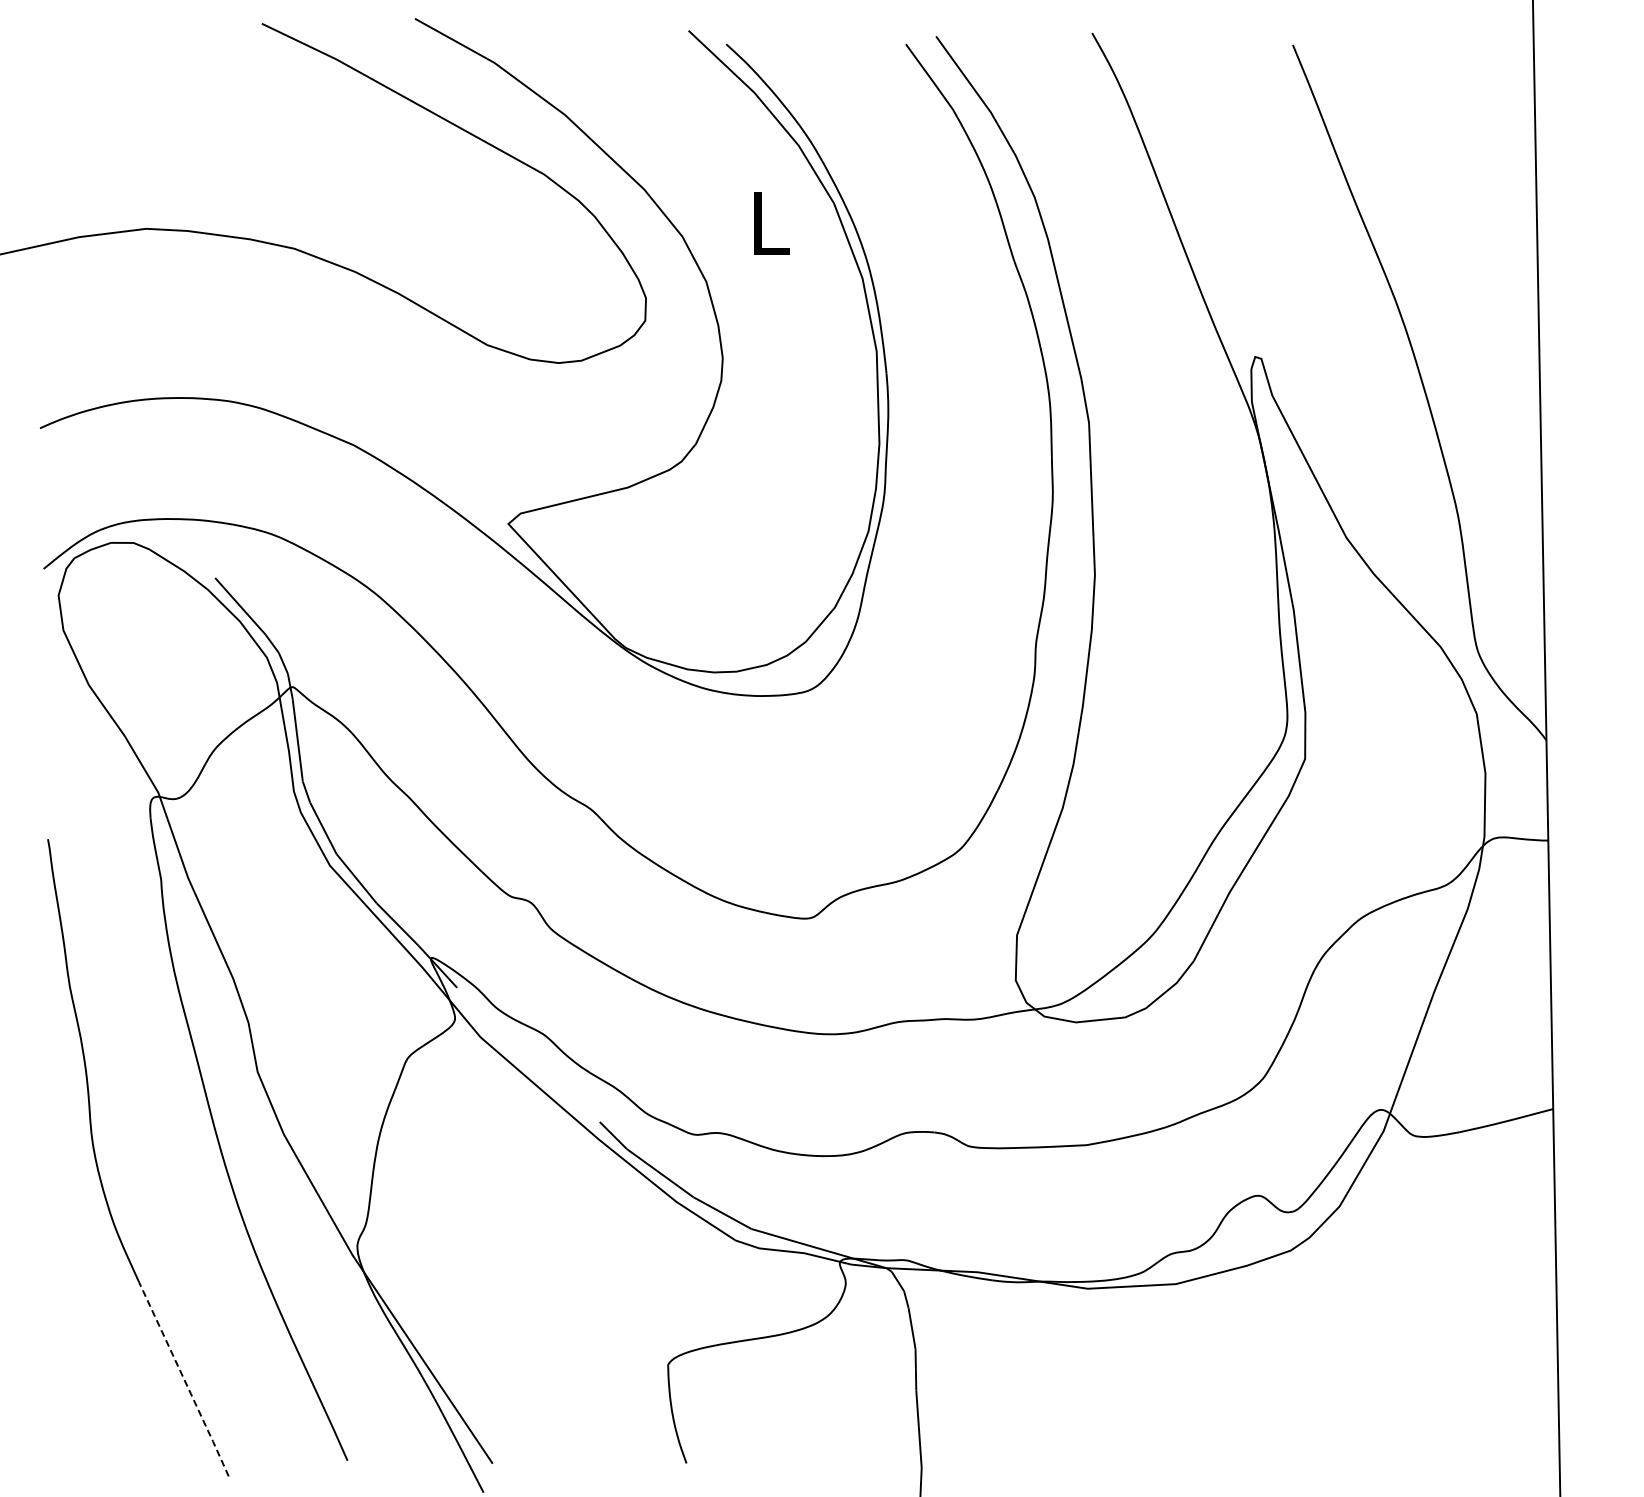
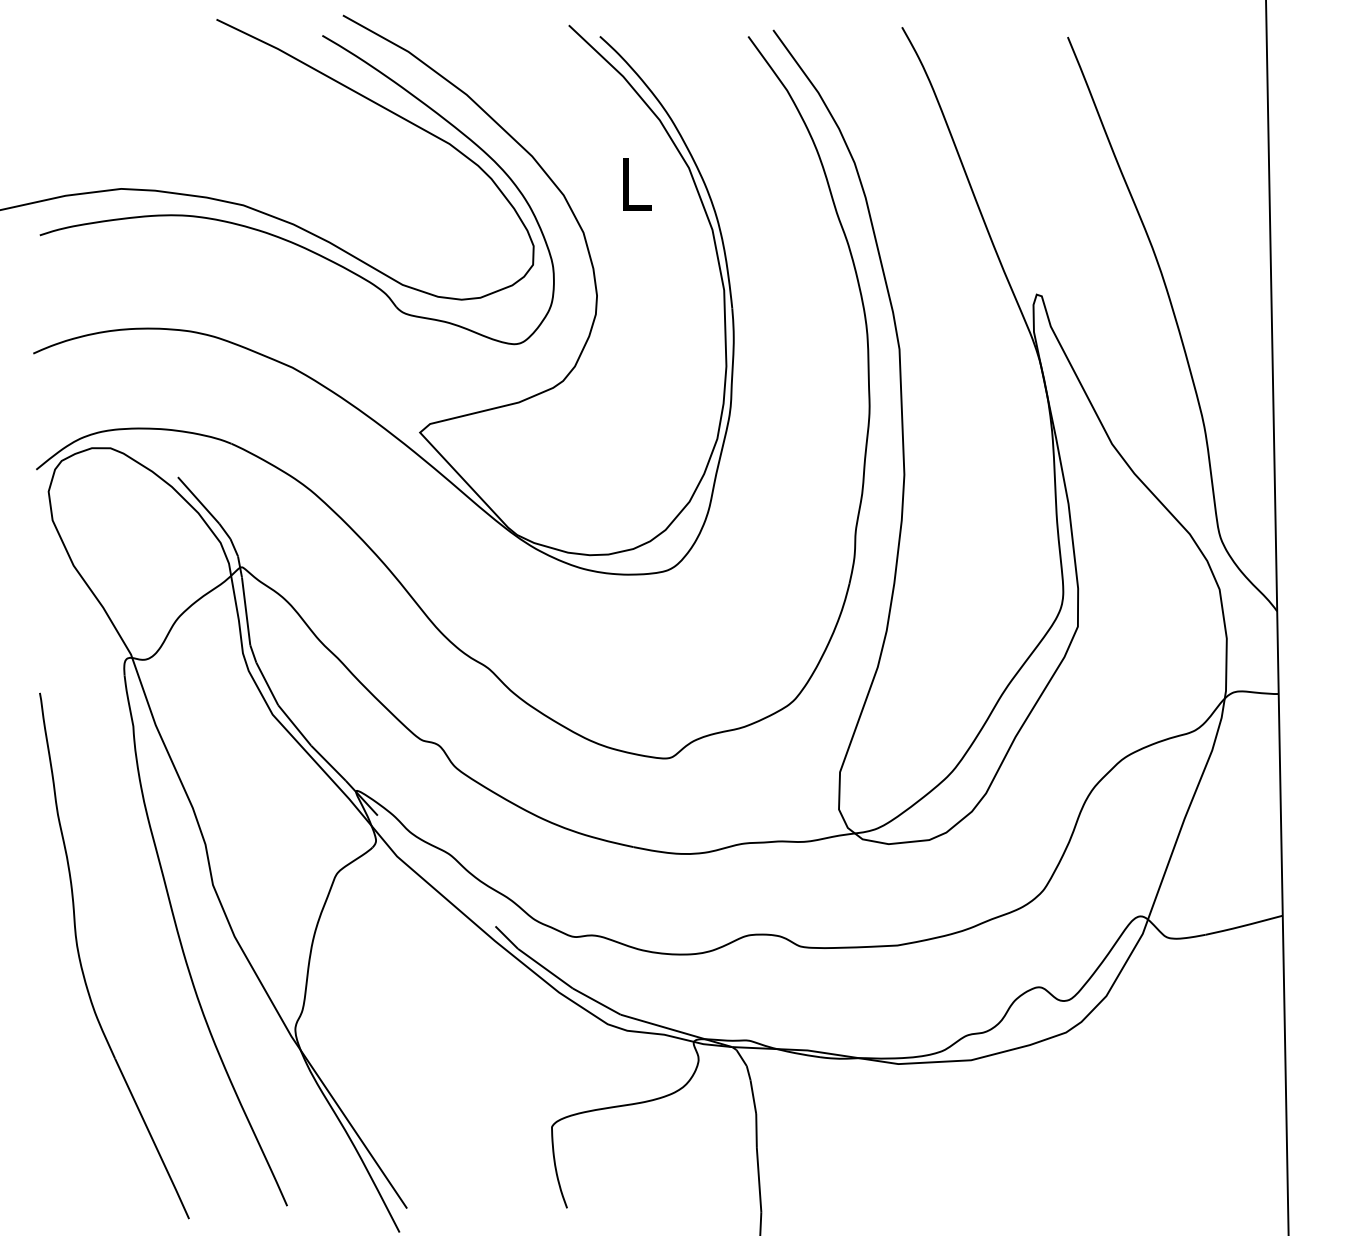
part: (335, 285) -> (277, 235), added
line: (184, 1379) -> (152, 1139), dashed -> solid

